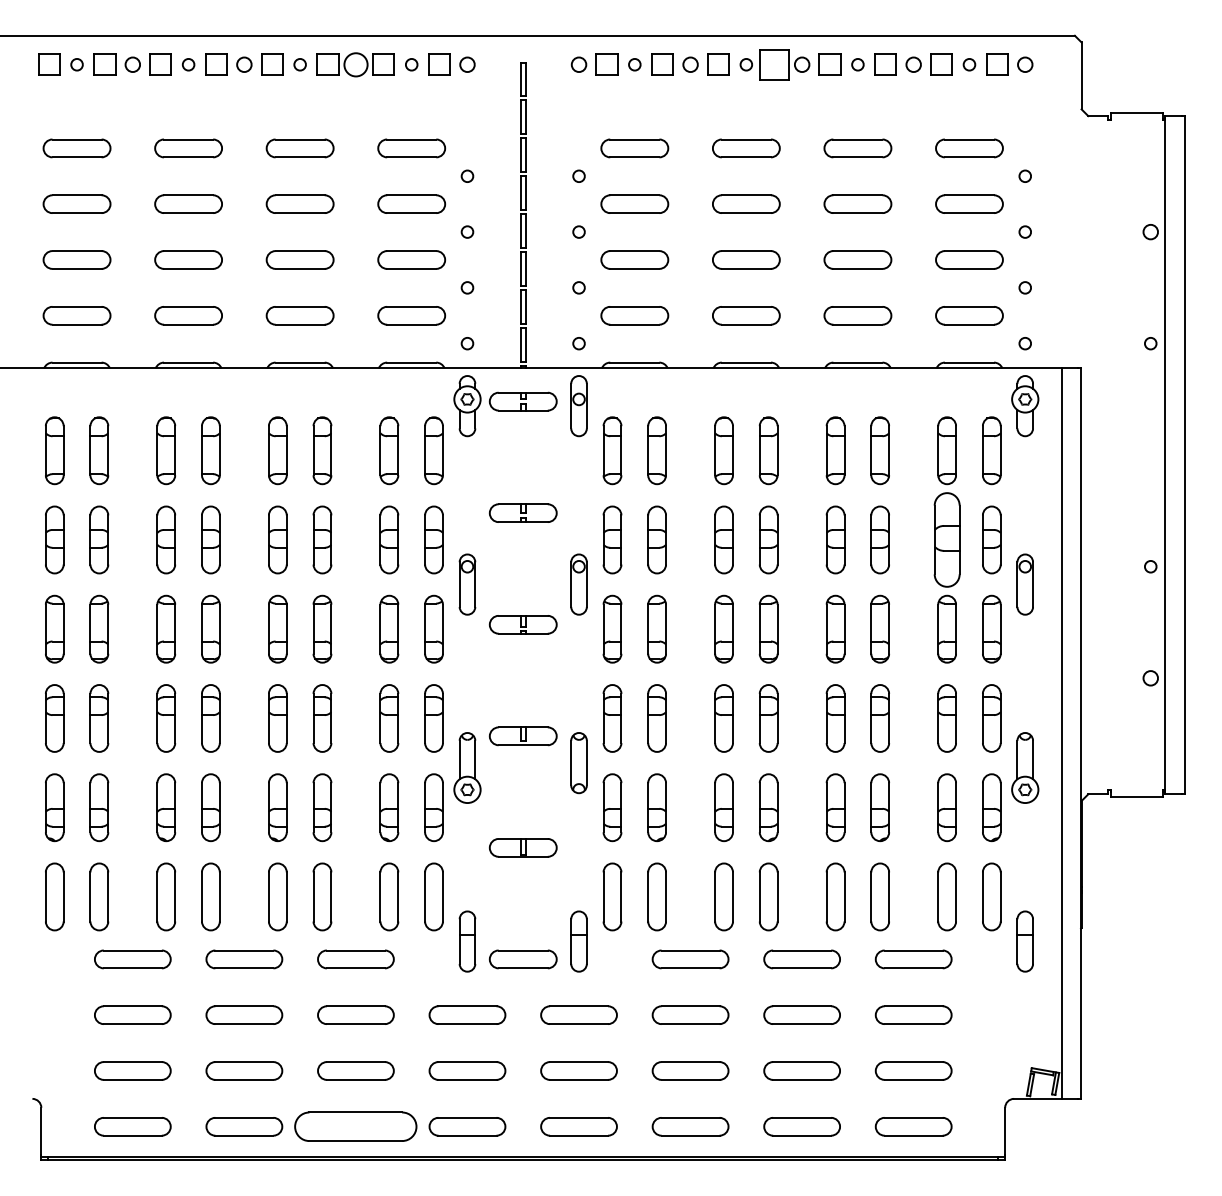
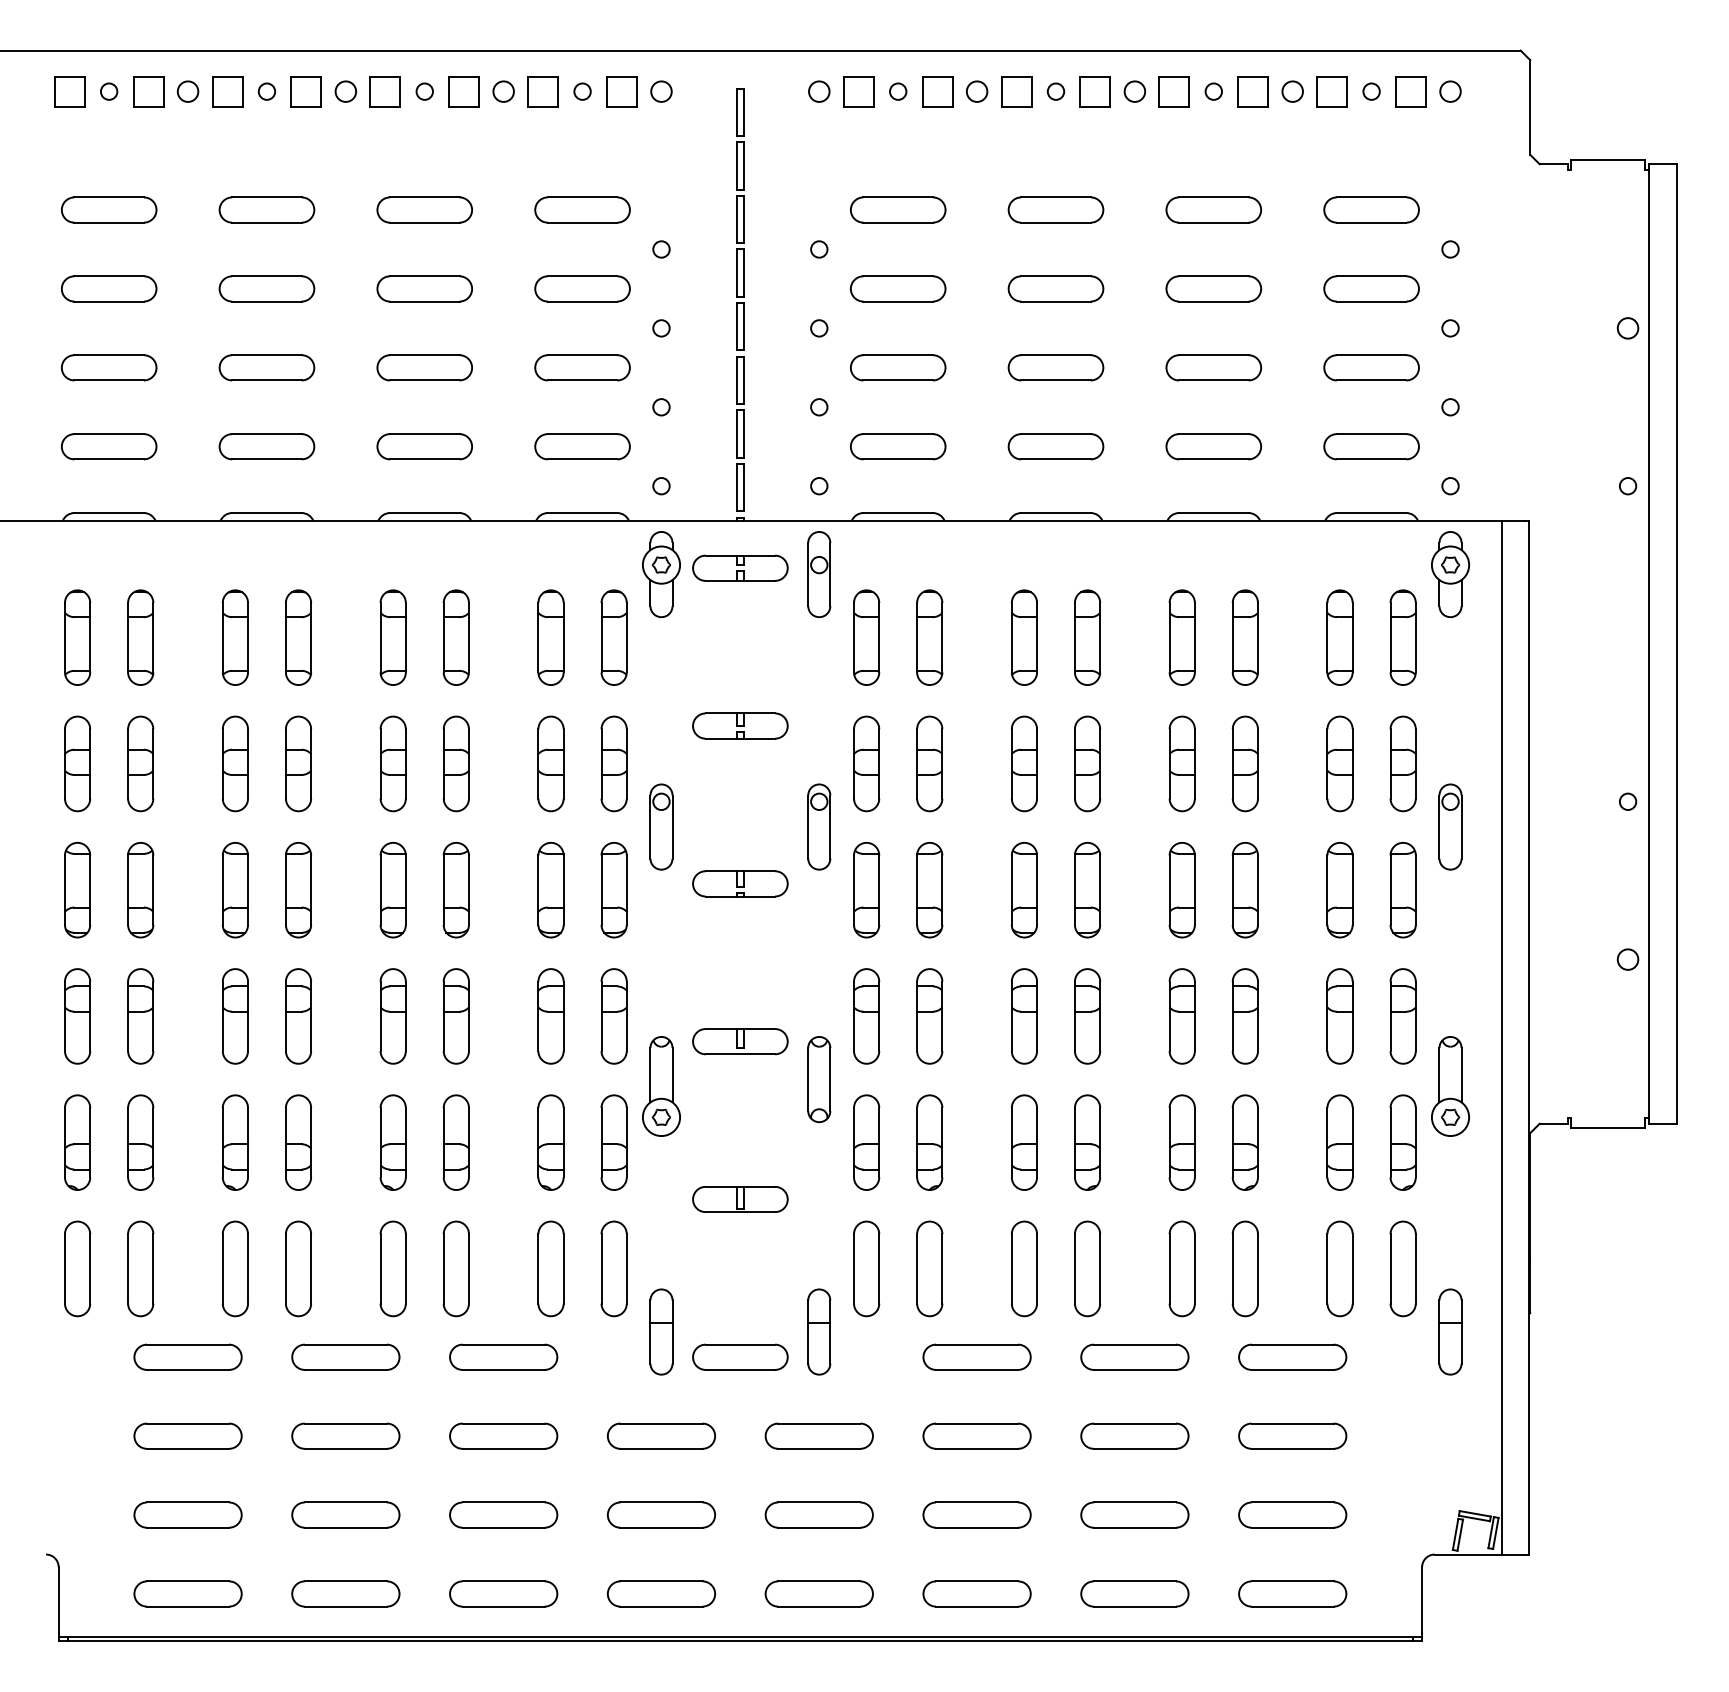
circle: (355, 64) -> (503, 91), size x0.62
part: (773, 64) -> (1094, 91), size x0.71
part: (946, 539) -> (1339, 763), size x0.71
part: (355, 1126) -> (503, 1593), size x0.62

